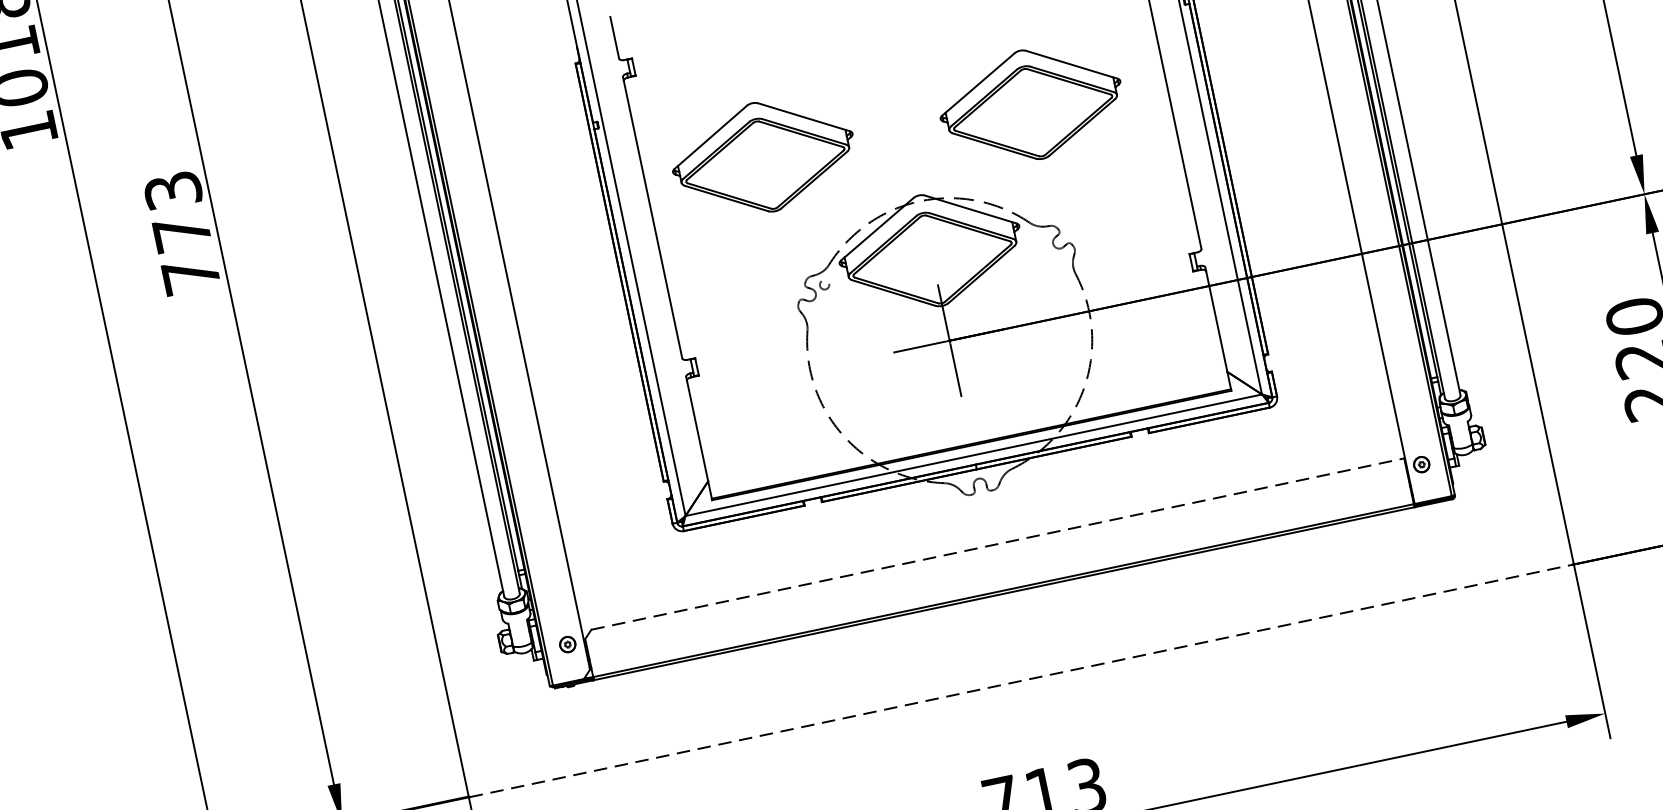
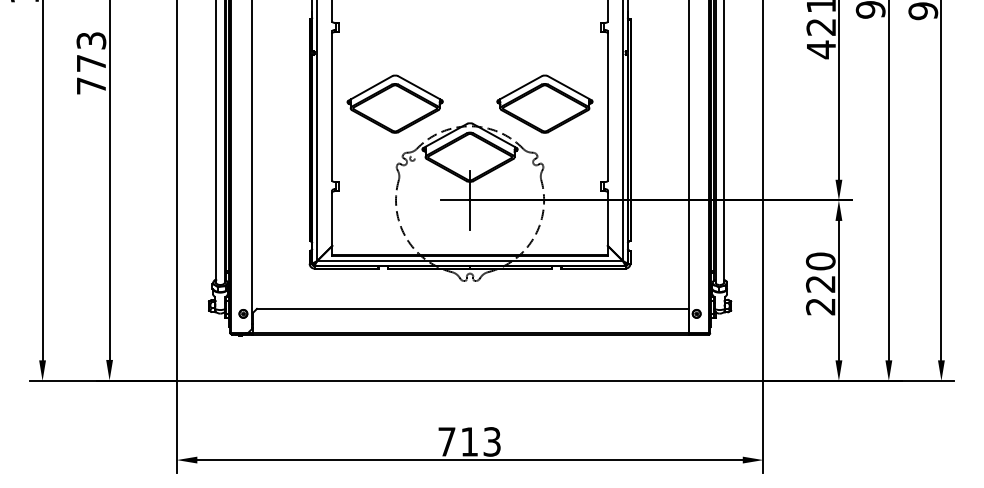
part: (1030, 103) -> (544, 103), moved
part: (762, 156) -> (394, 103), moved
line: (997, 543) -> (472, 308), dashed -> solid
line: (1022, 679) -> (470, 380), dashed -> solid

